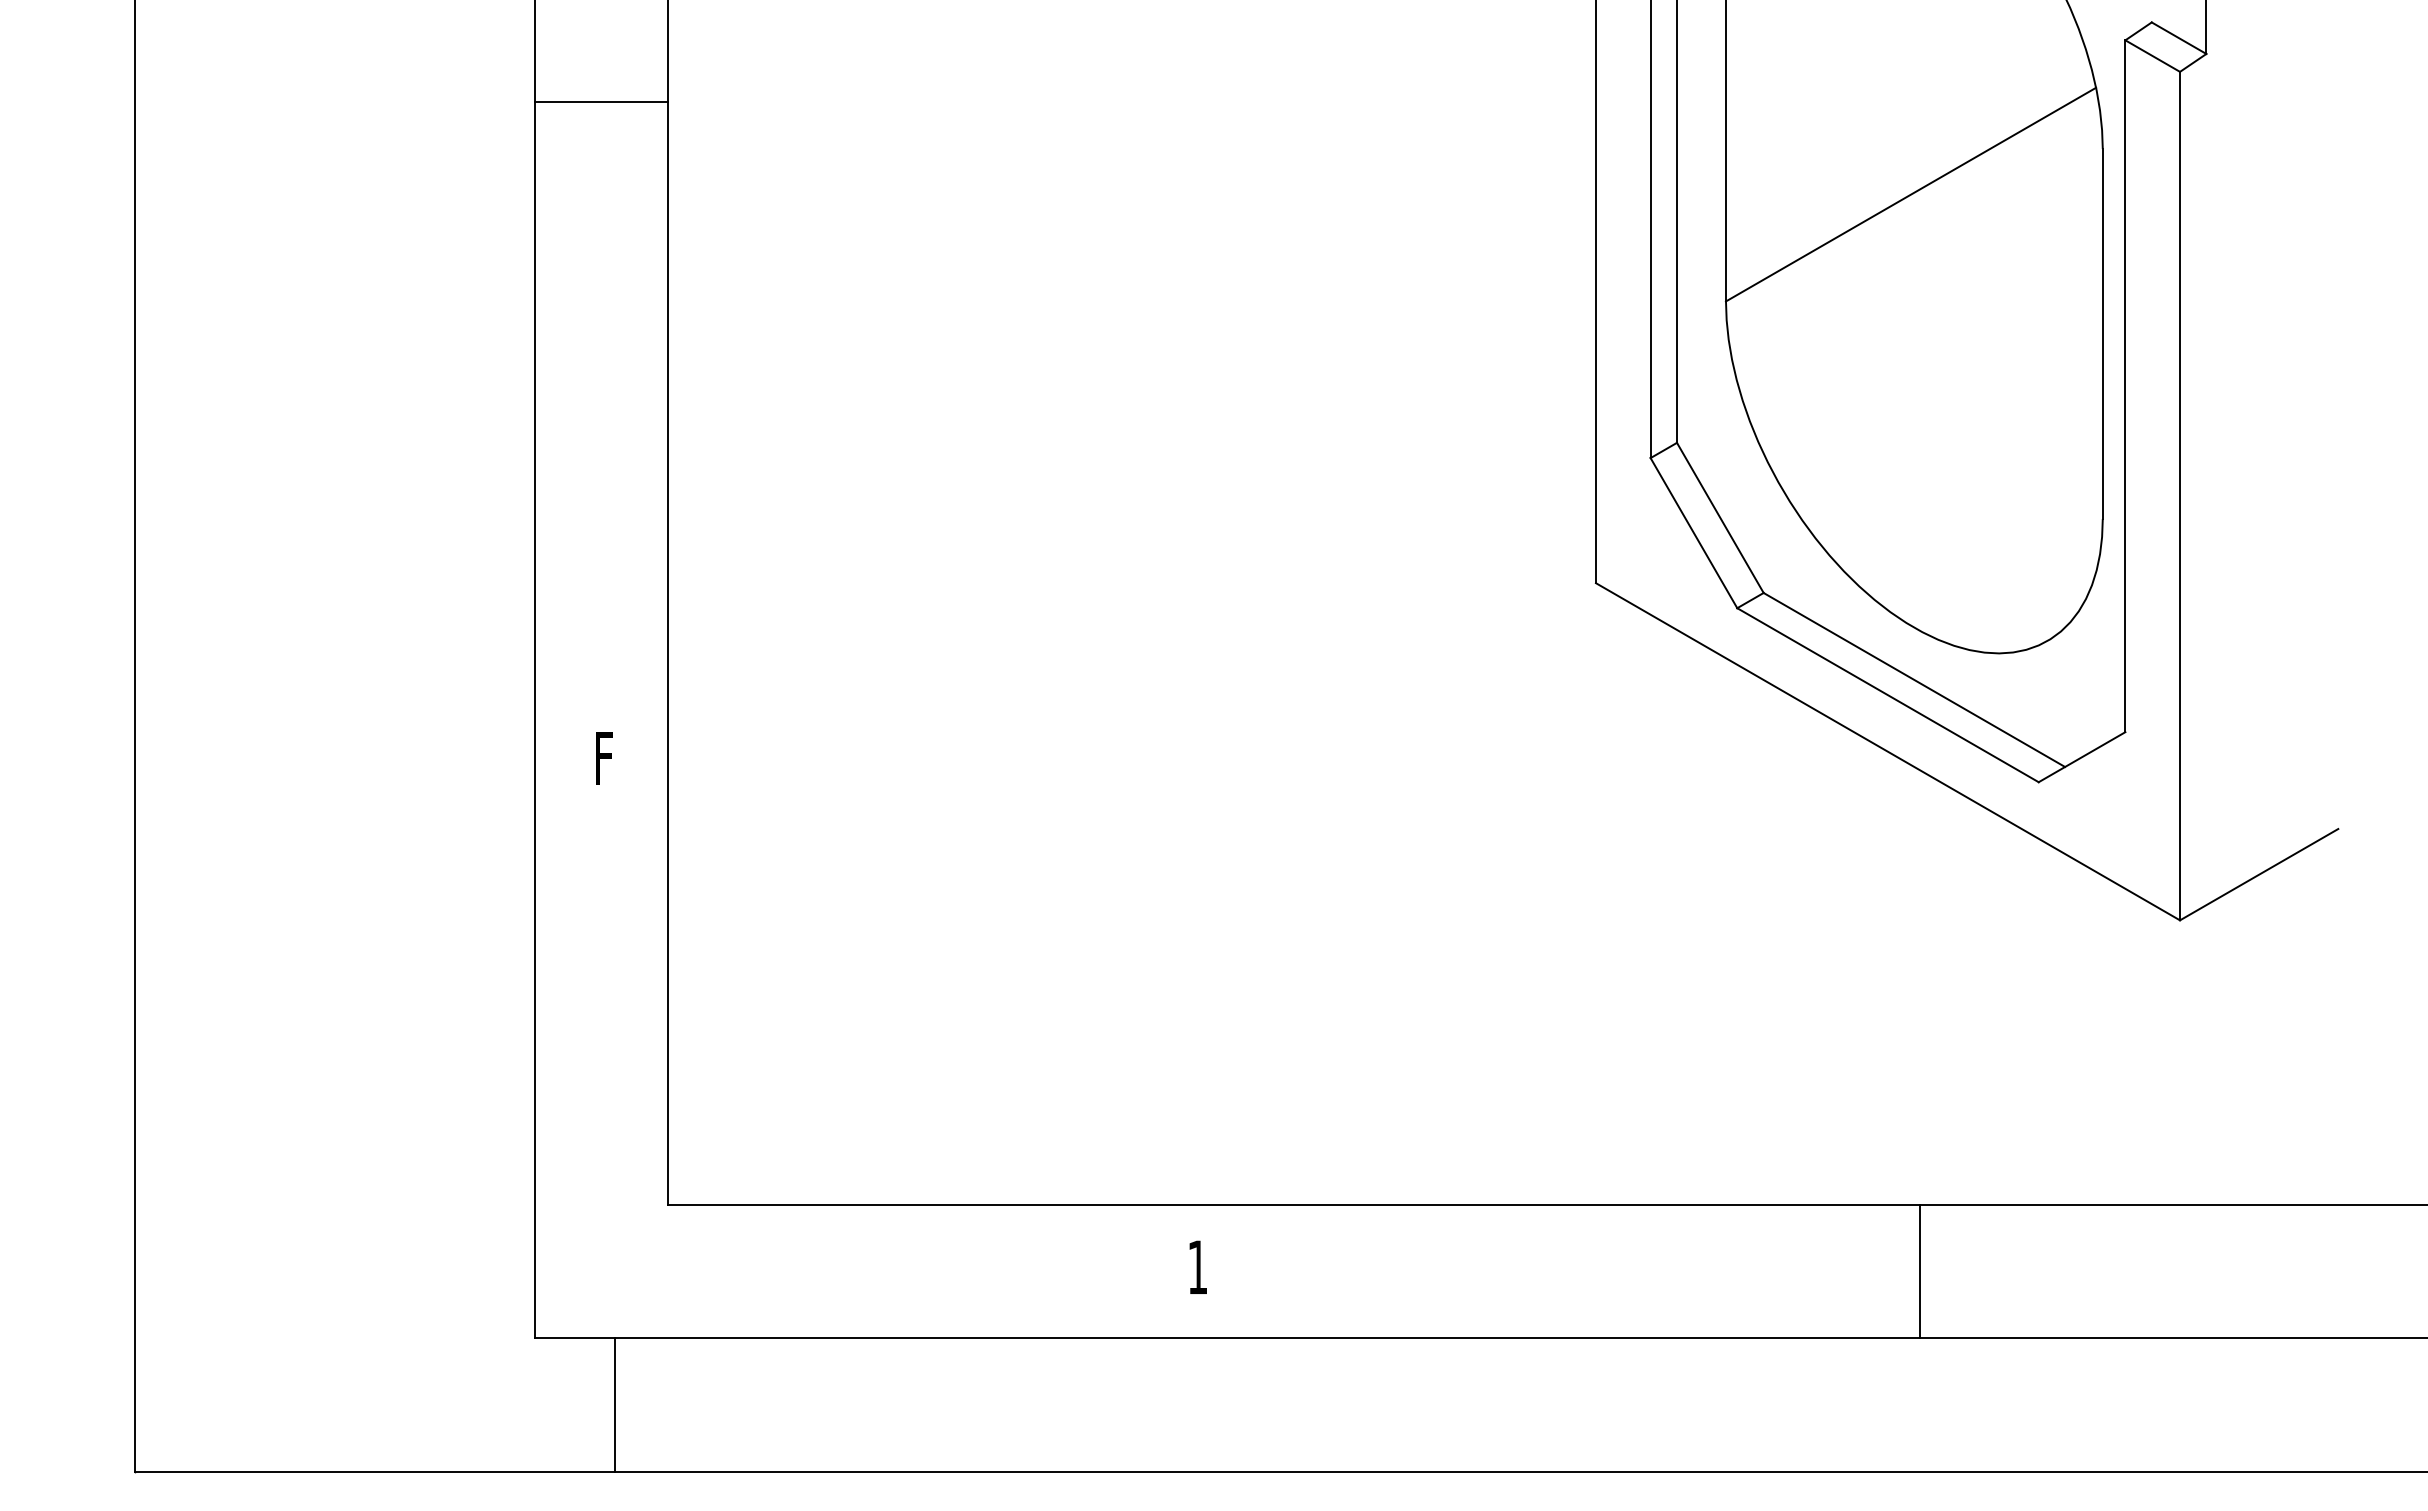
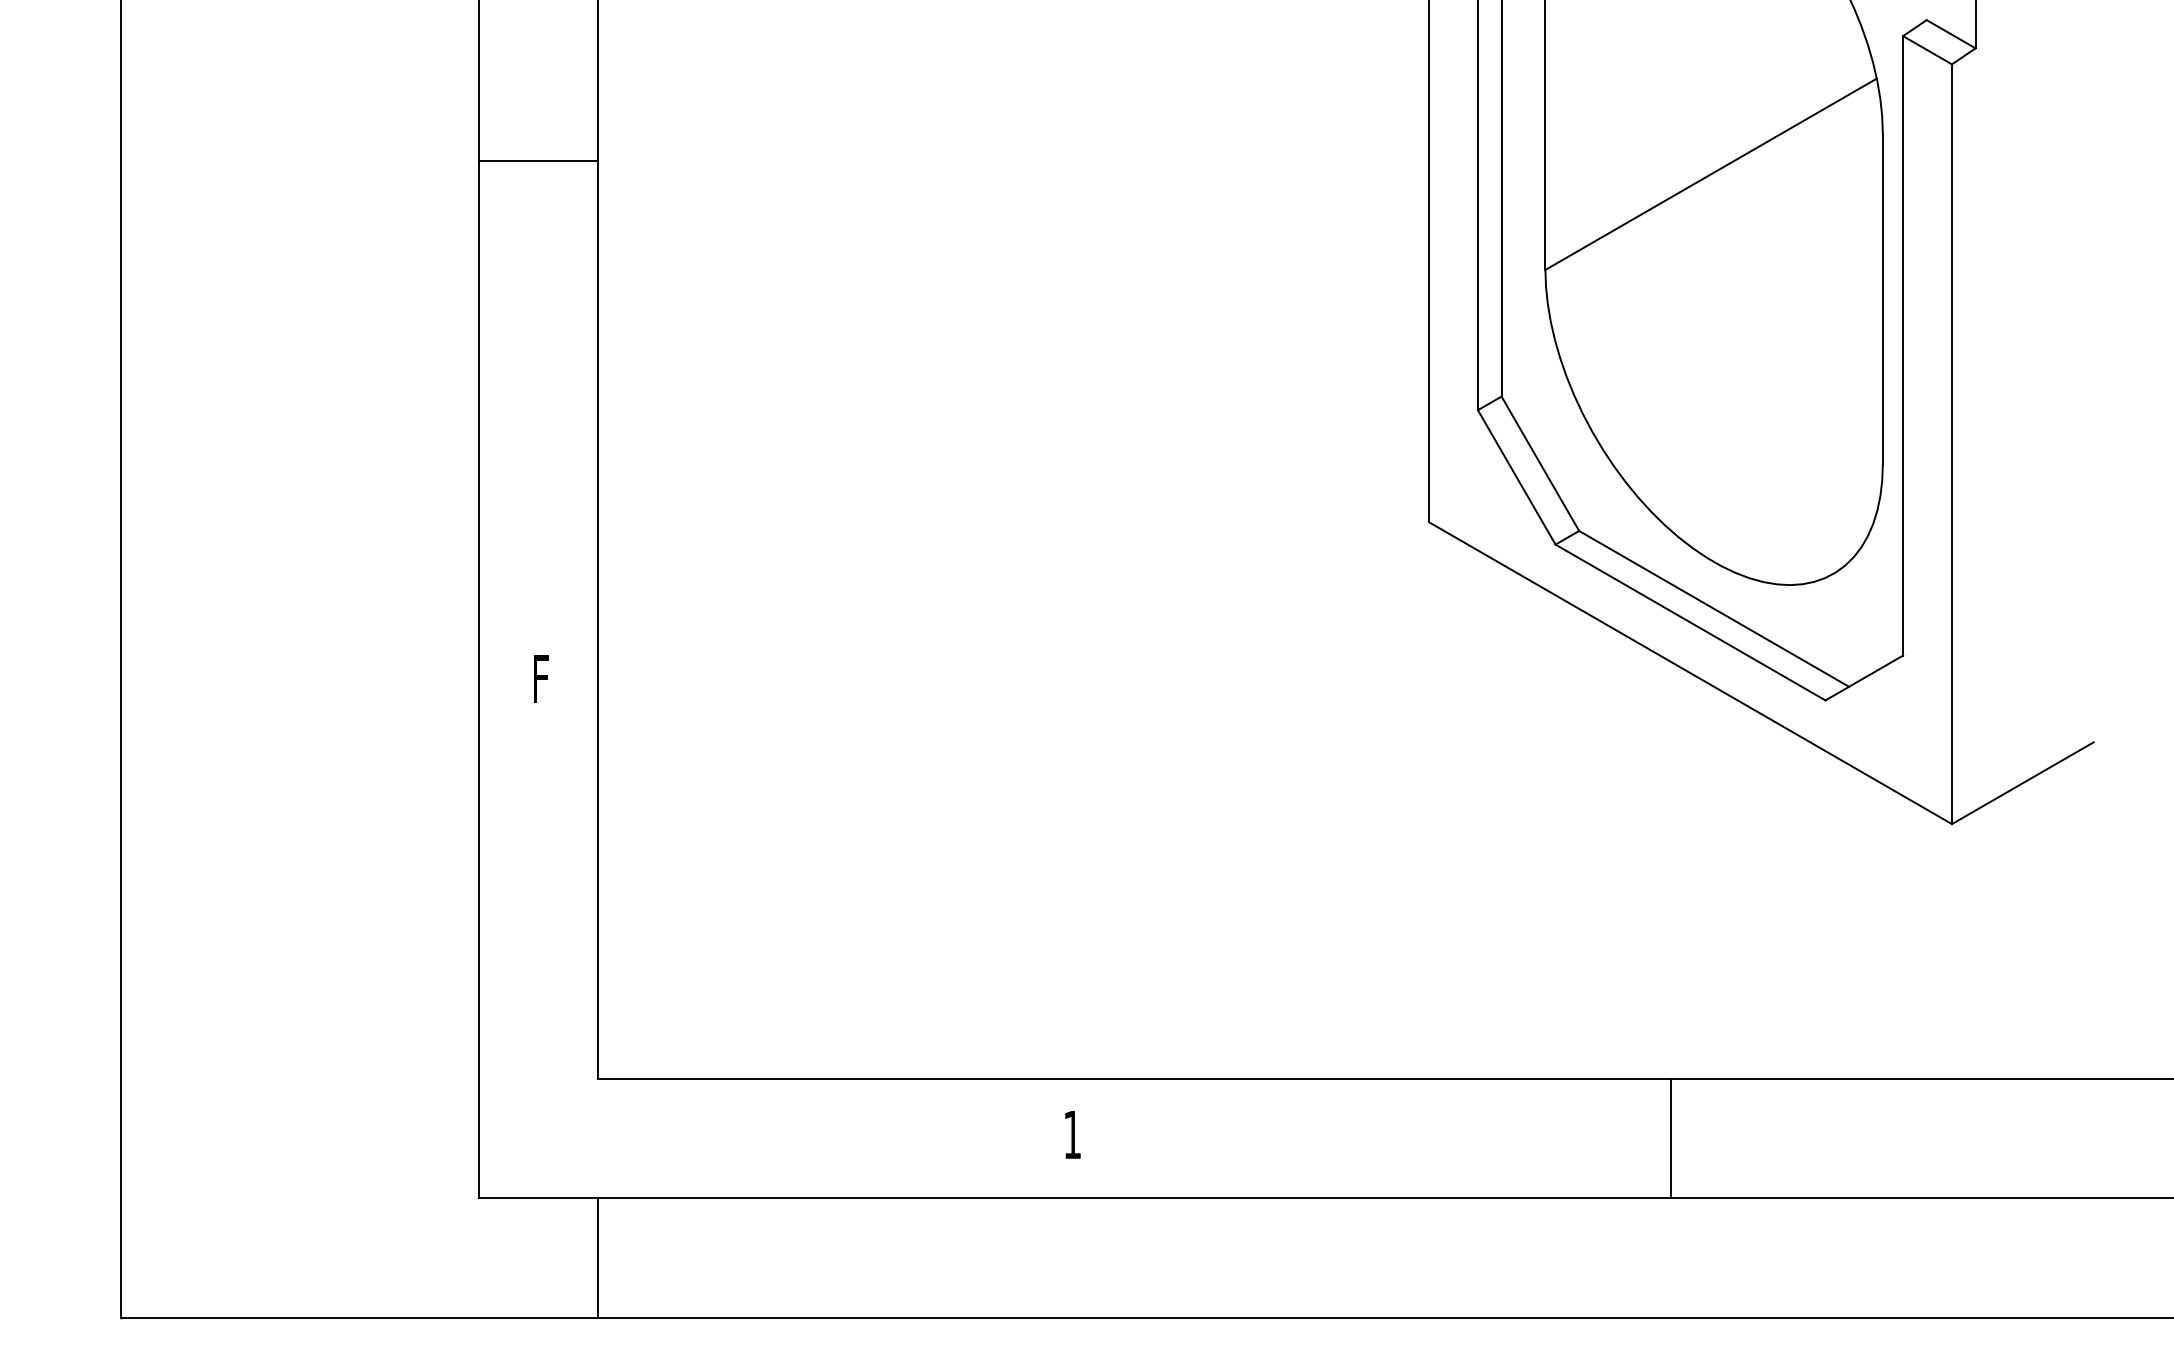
line: (600, 102) -> (537, 160), moved
line: (1919, 1271) -> (1671, 1138), moved
line: (614, 1404) -> (597, 1257), moved

